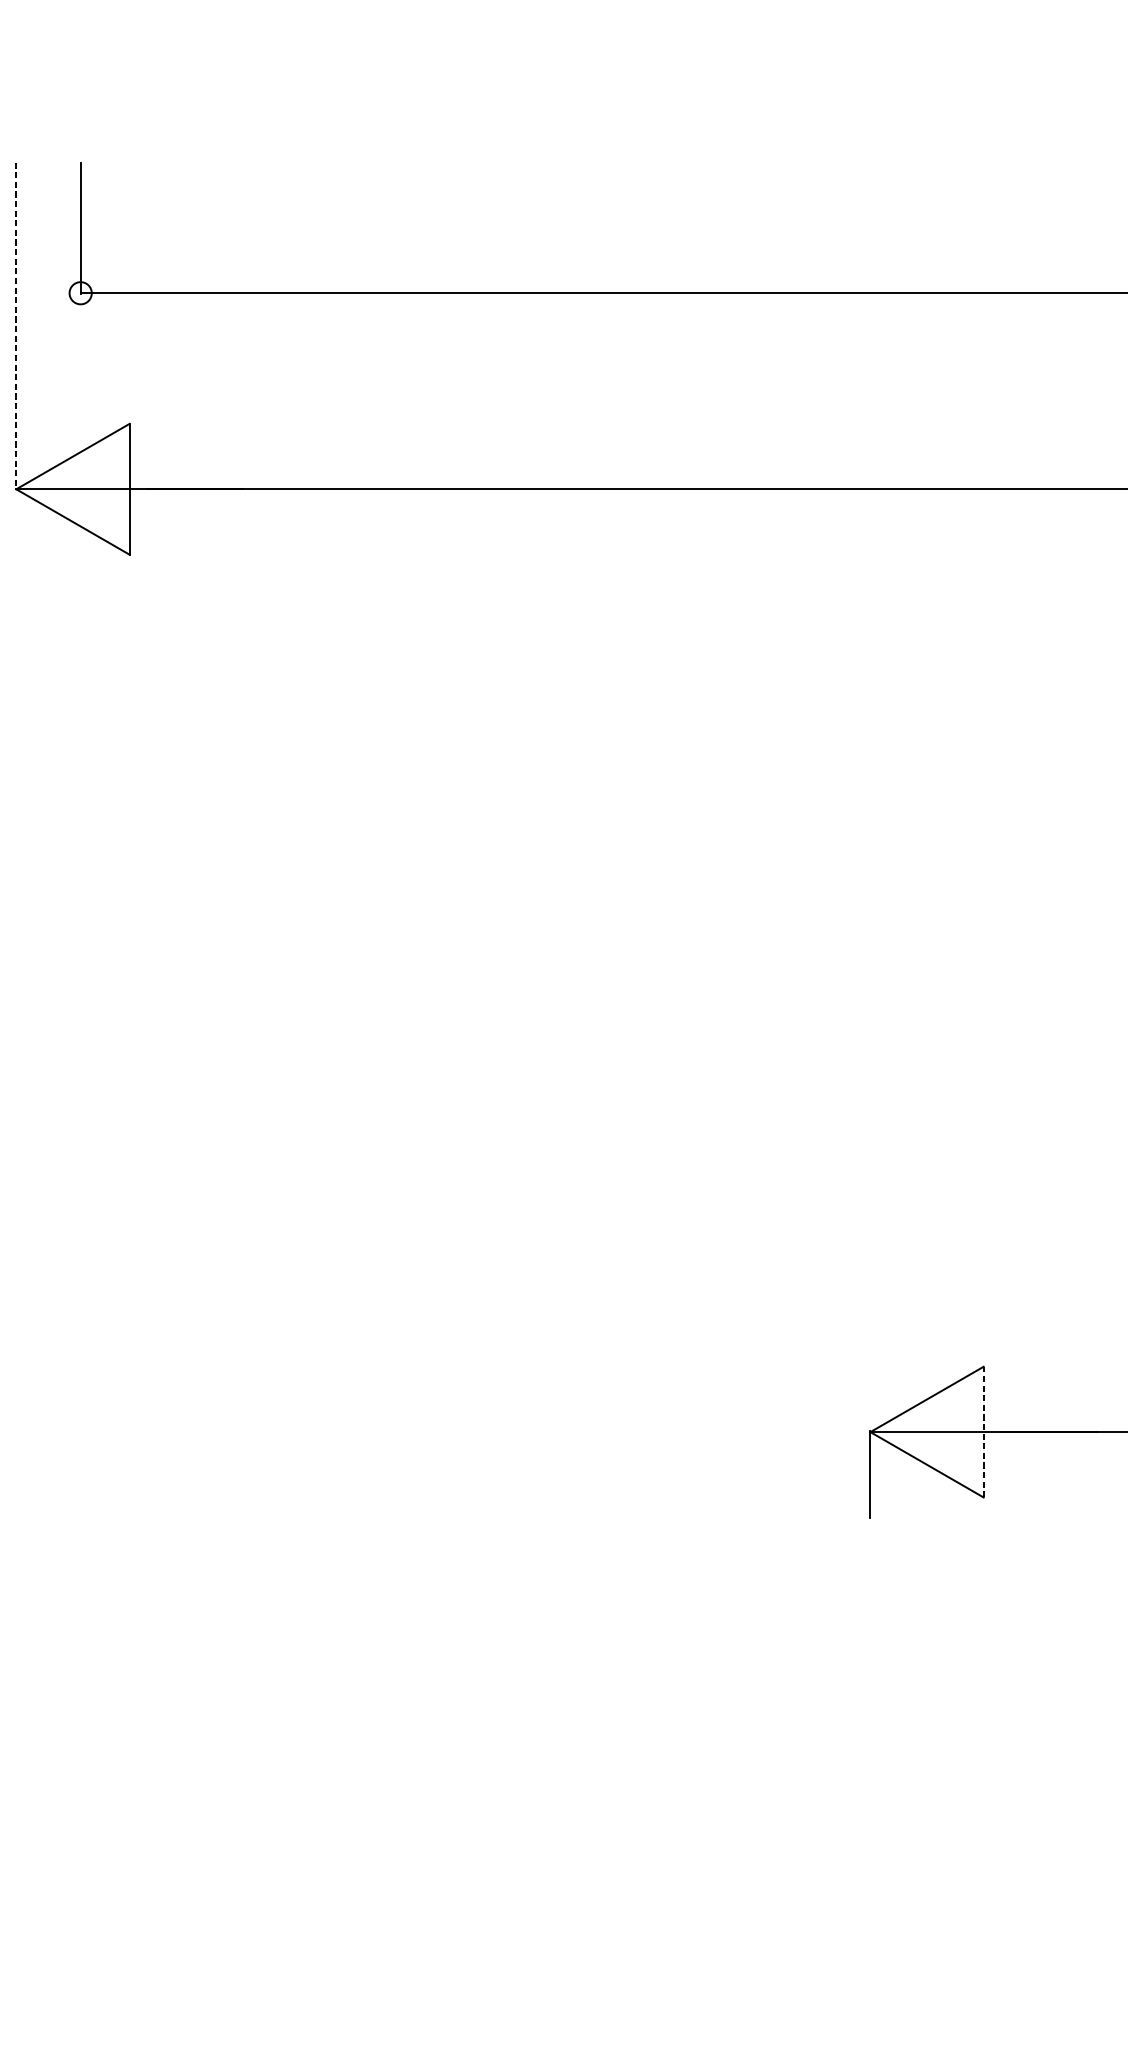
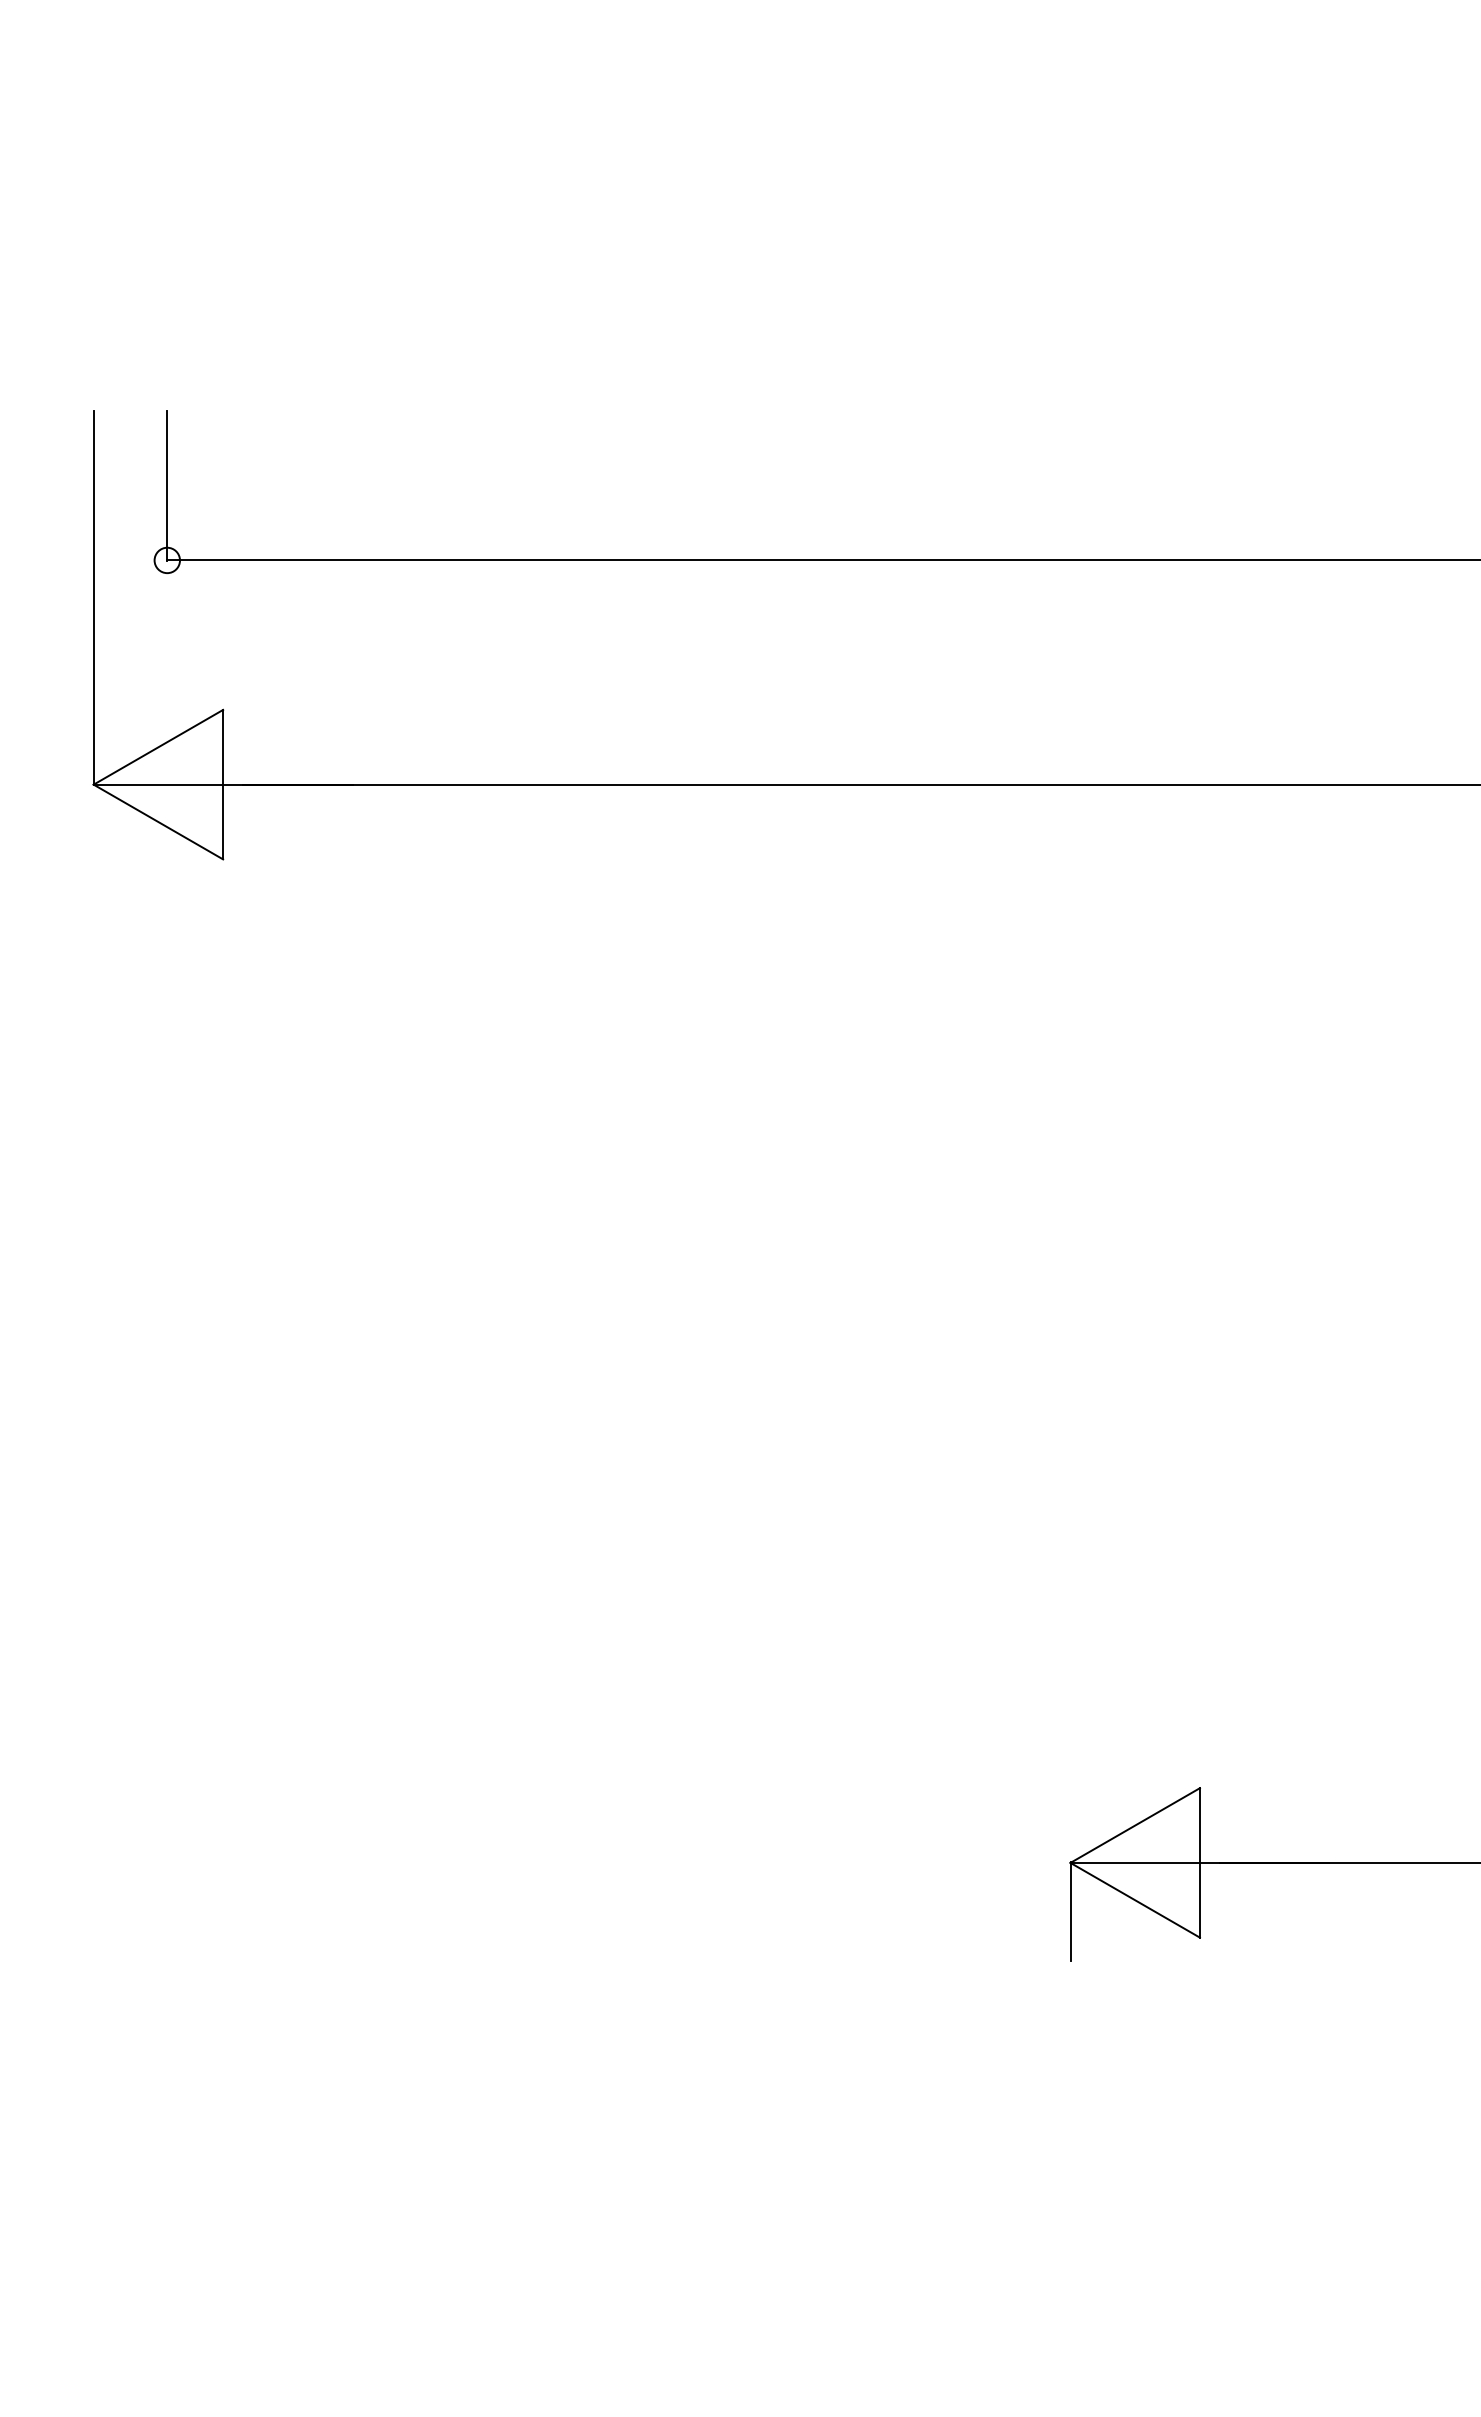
line: (16, 326) -> (93, 598), dashed -> solid
line: (983, 1431) -> (1199, 1862), dashed -> solid

